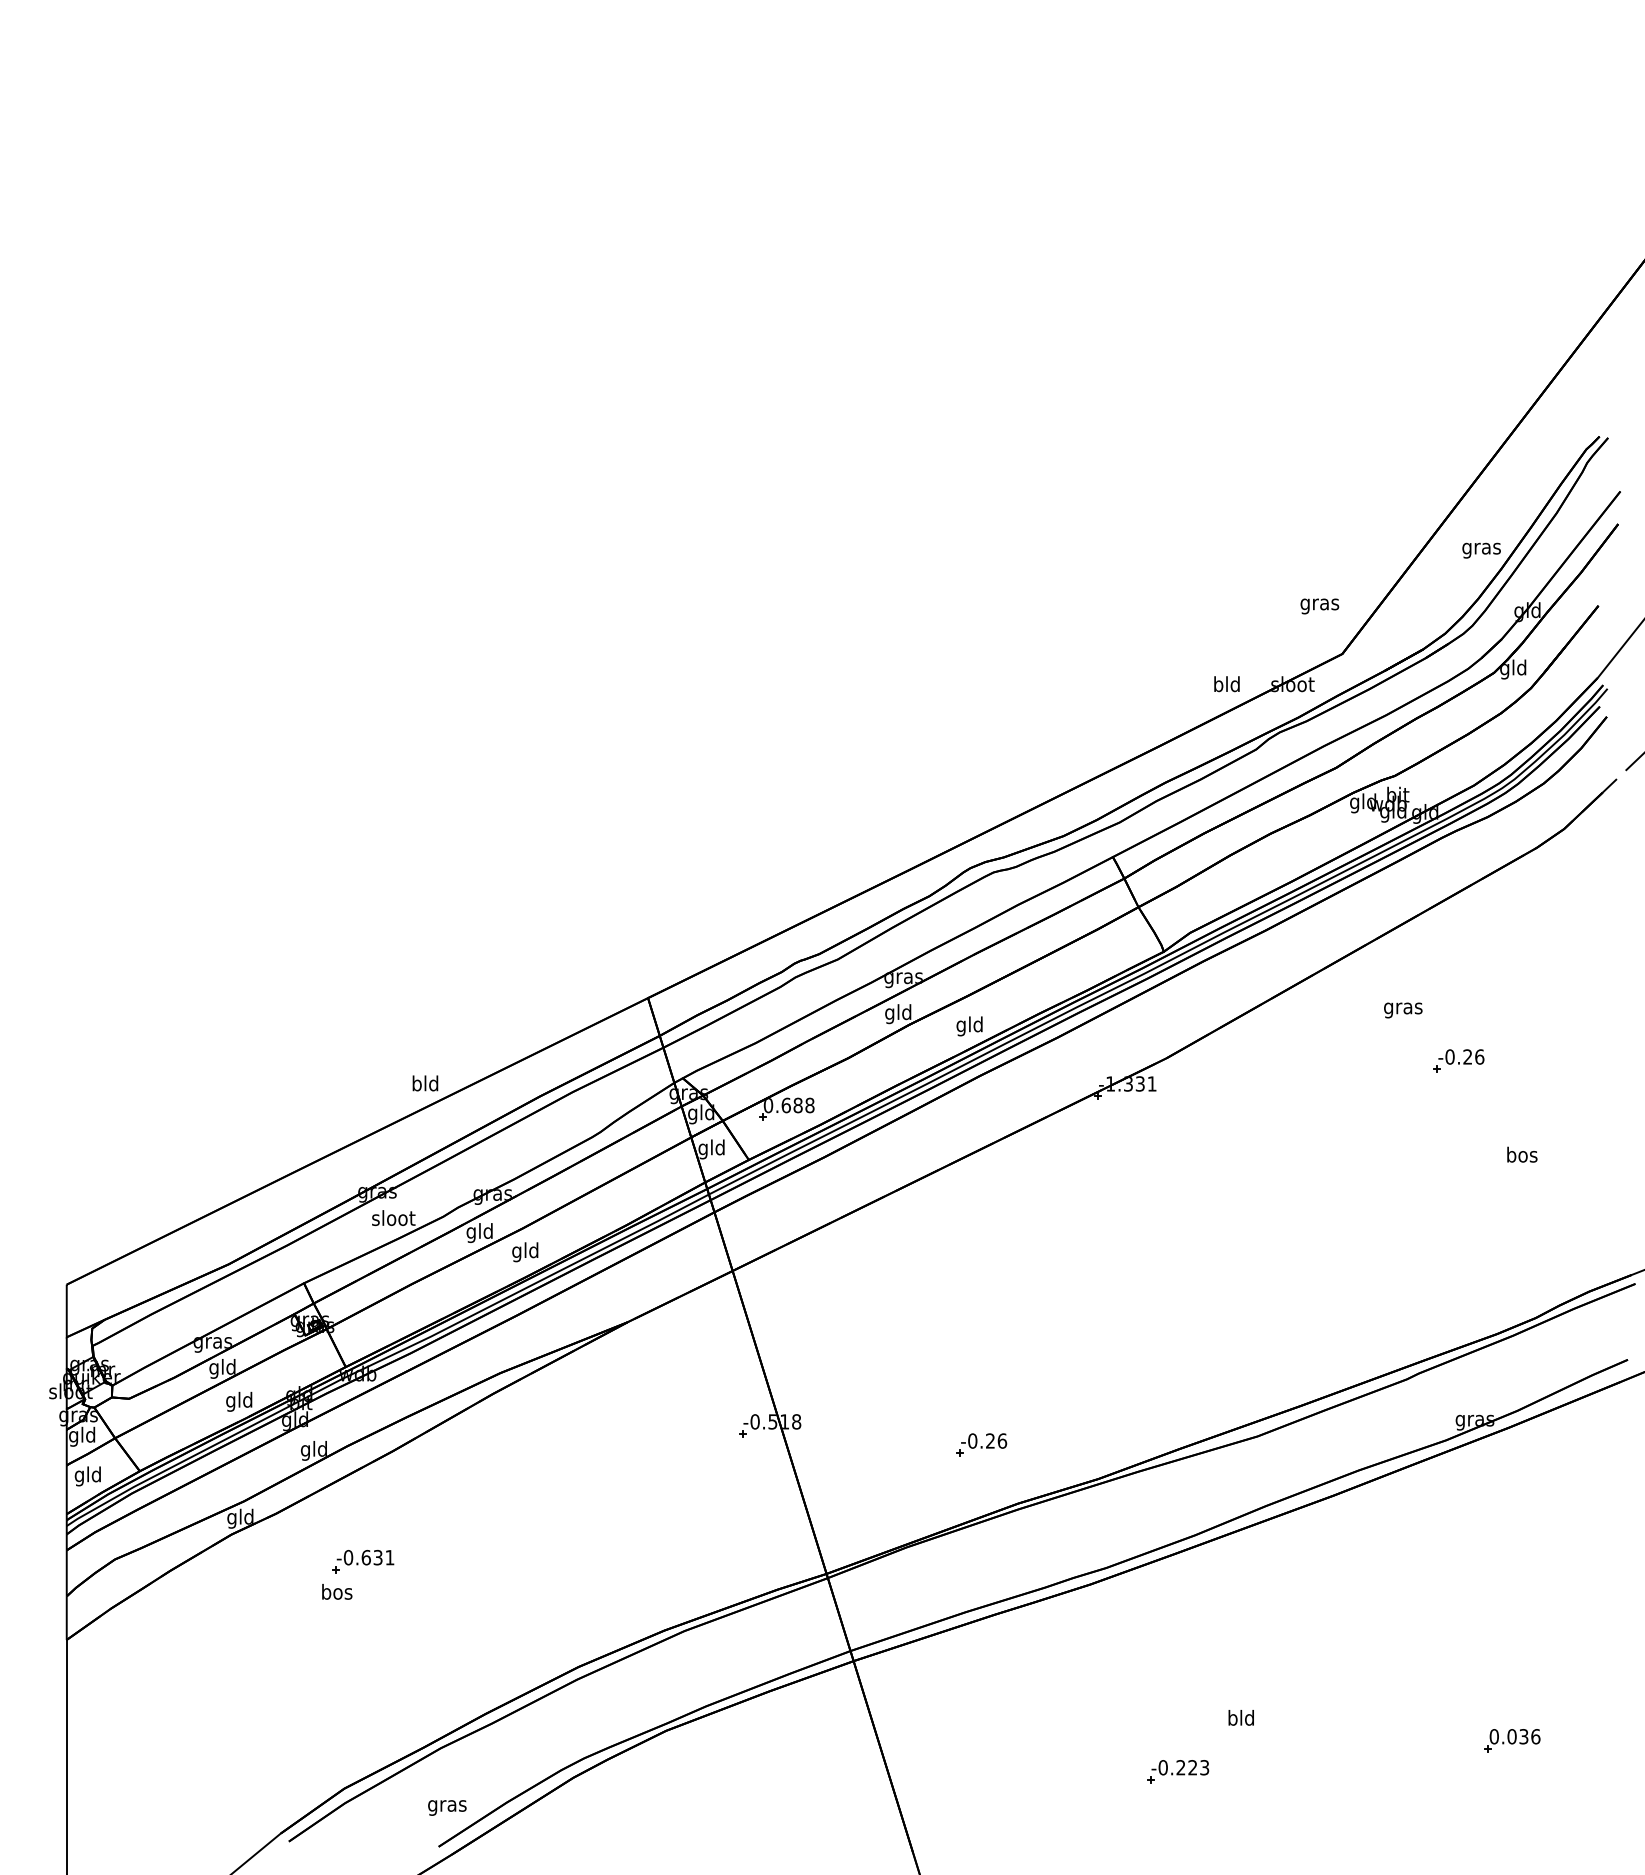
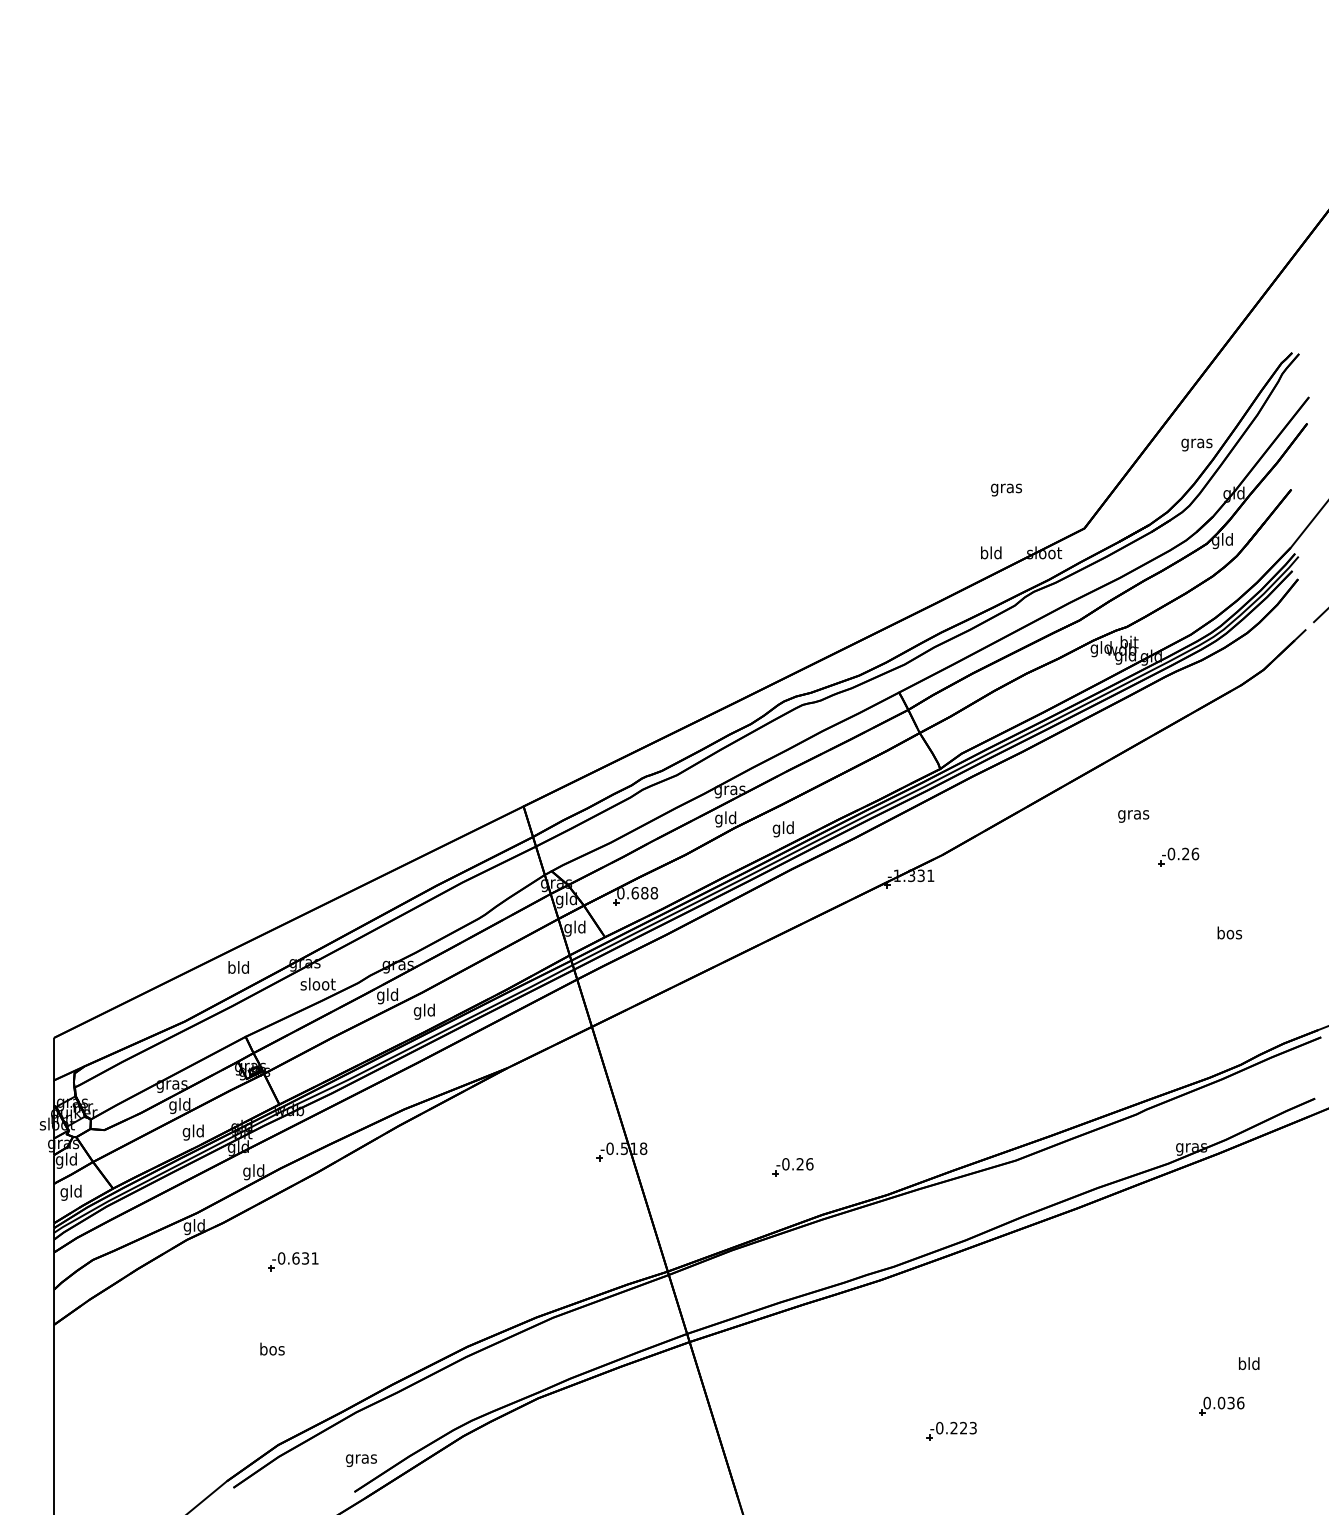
text: (1319, 606) -> (1006, 490), moved
text: (425, 1083) -> (238, 967), moved
text: (337, 1591) -> (272, 1348), moved
text: (1240, 1717) -> (1248, 1363), moved

